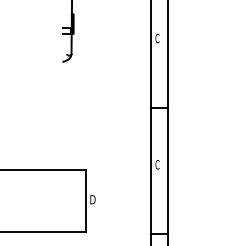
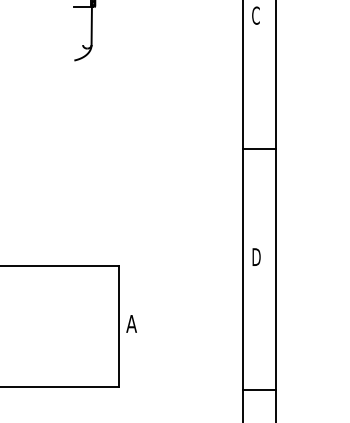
text: (157, 164) -> (255, 256), C -> D
text: (92, 199) -> (131, 323), D -> A

